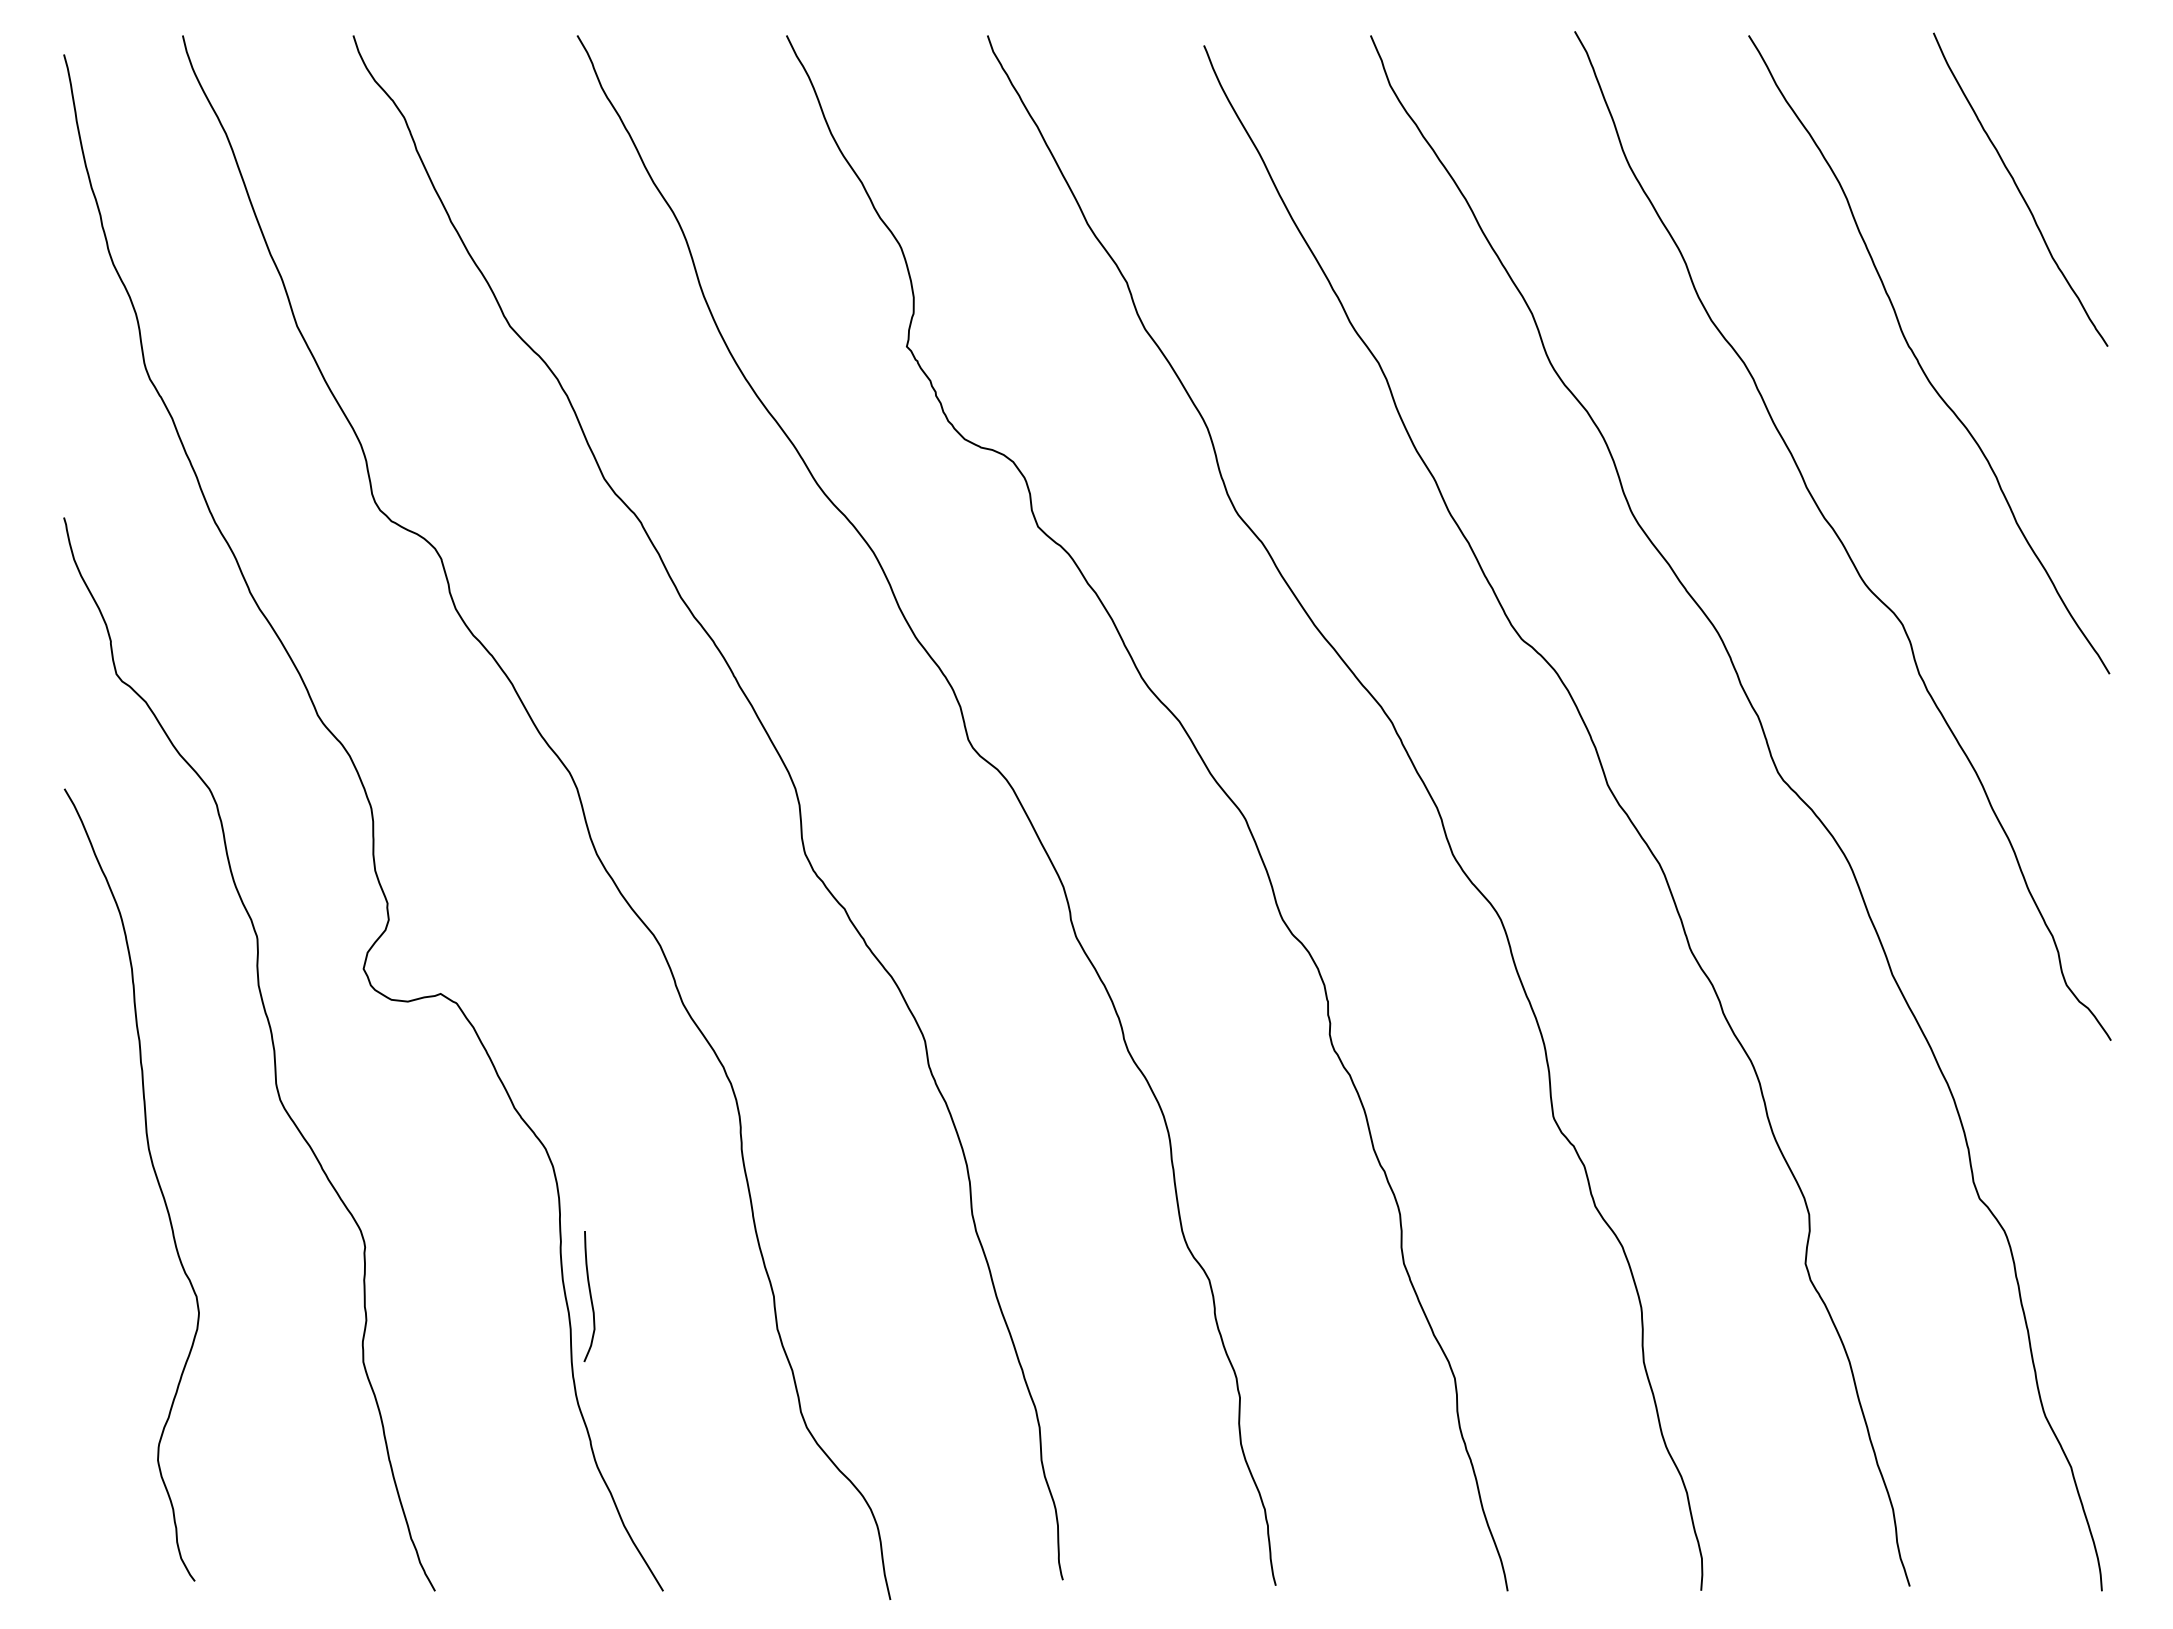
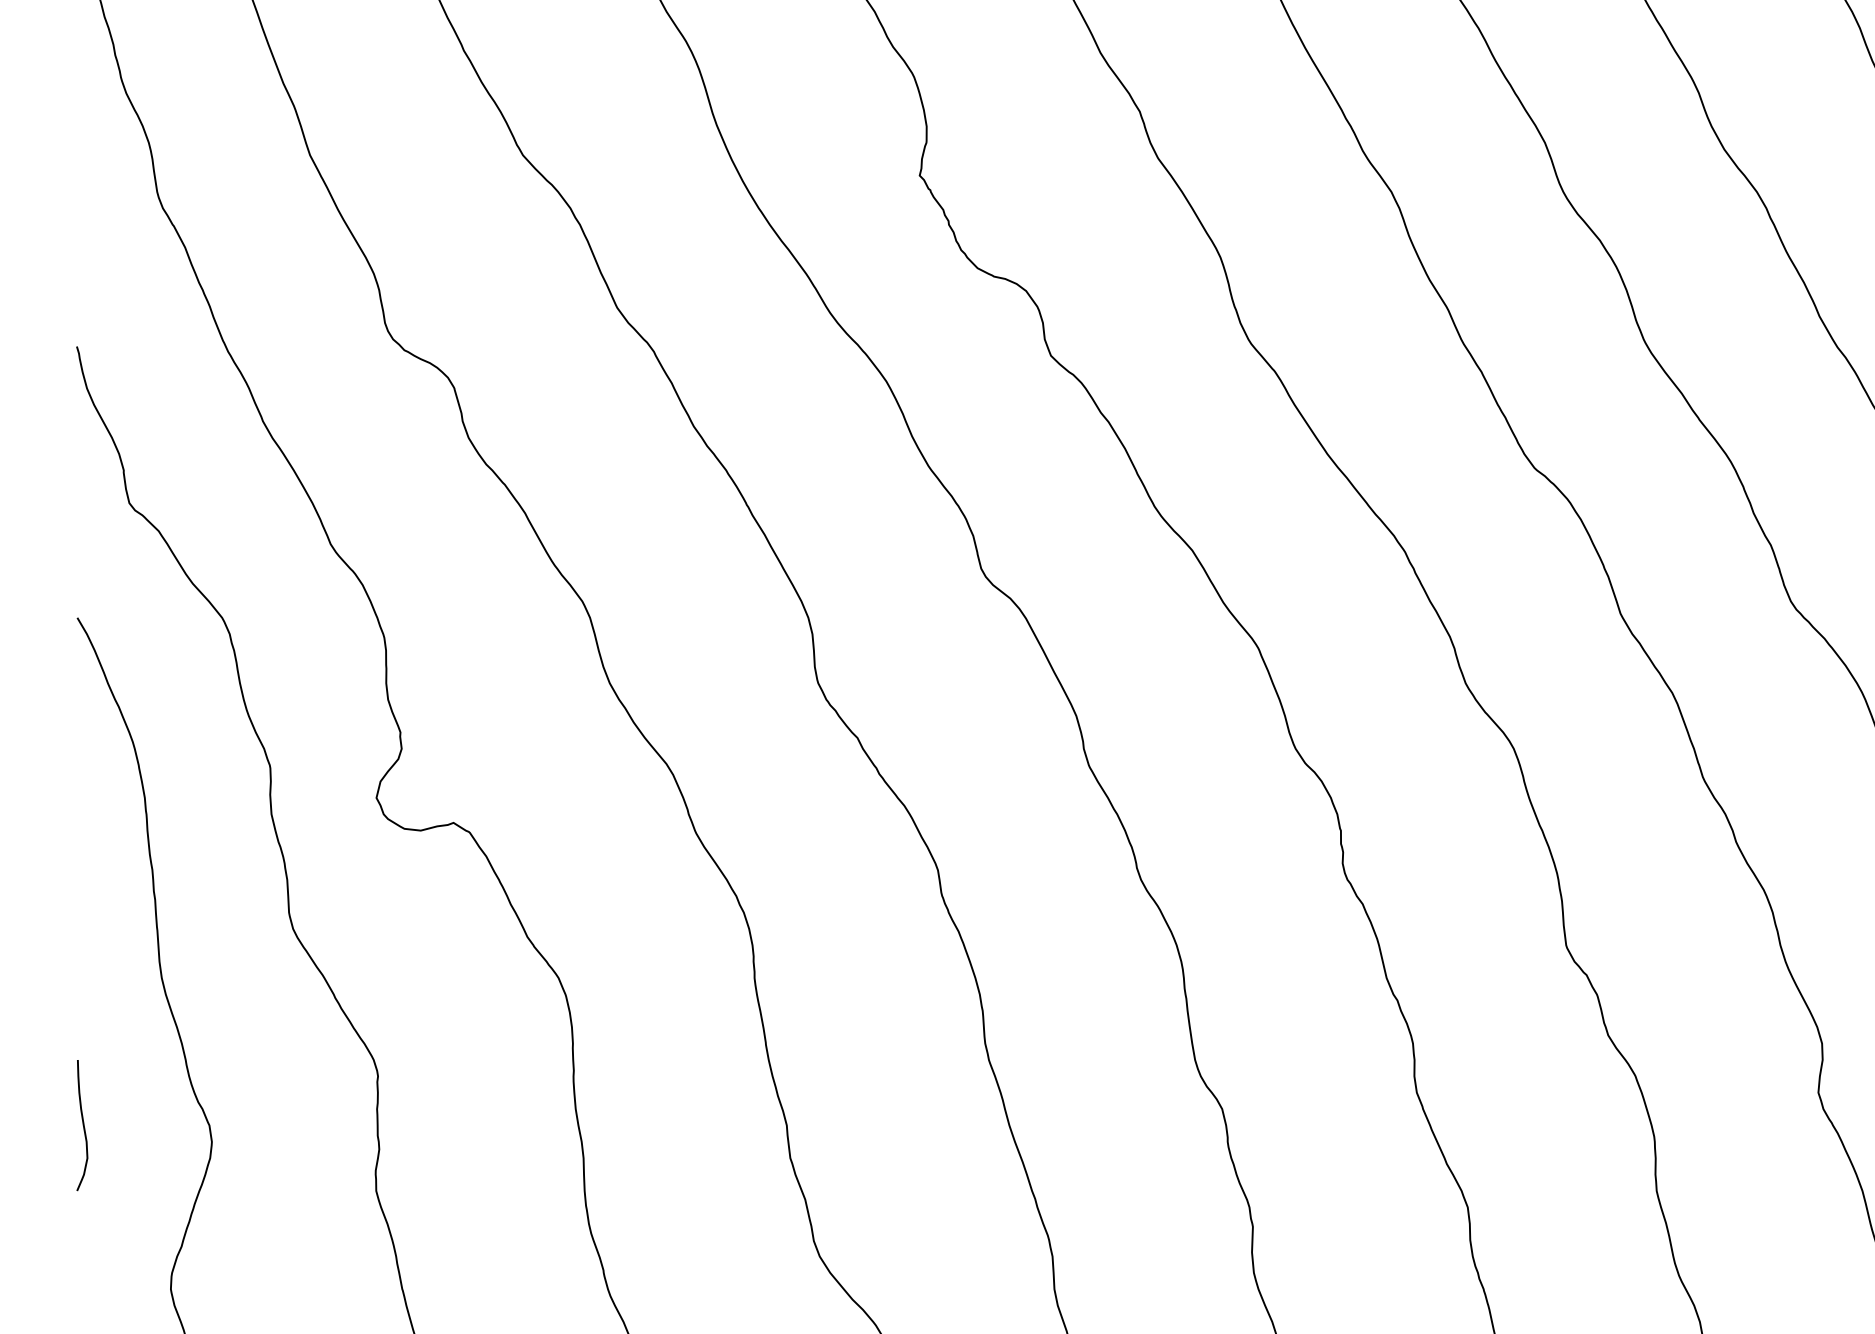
curve: (589, 1295) -> (82, 1124), moved

